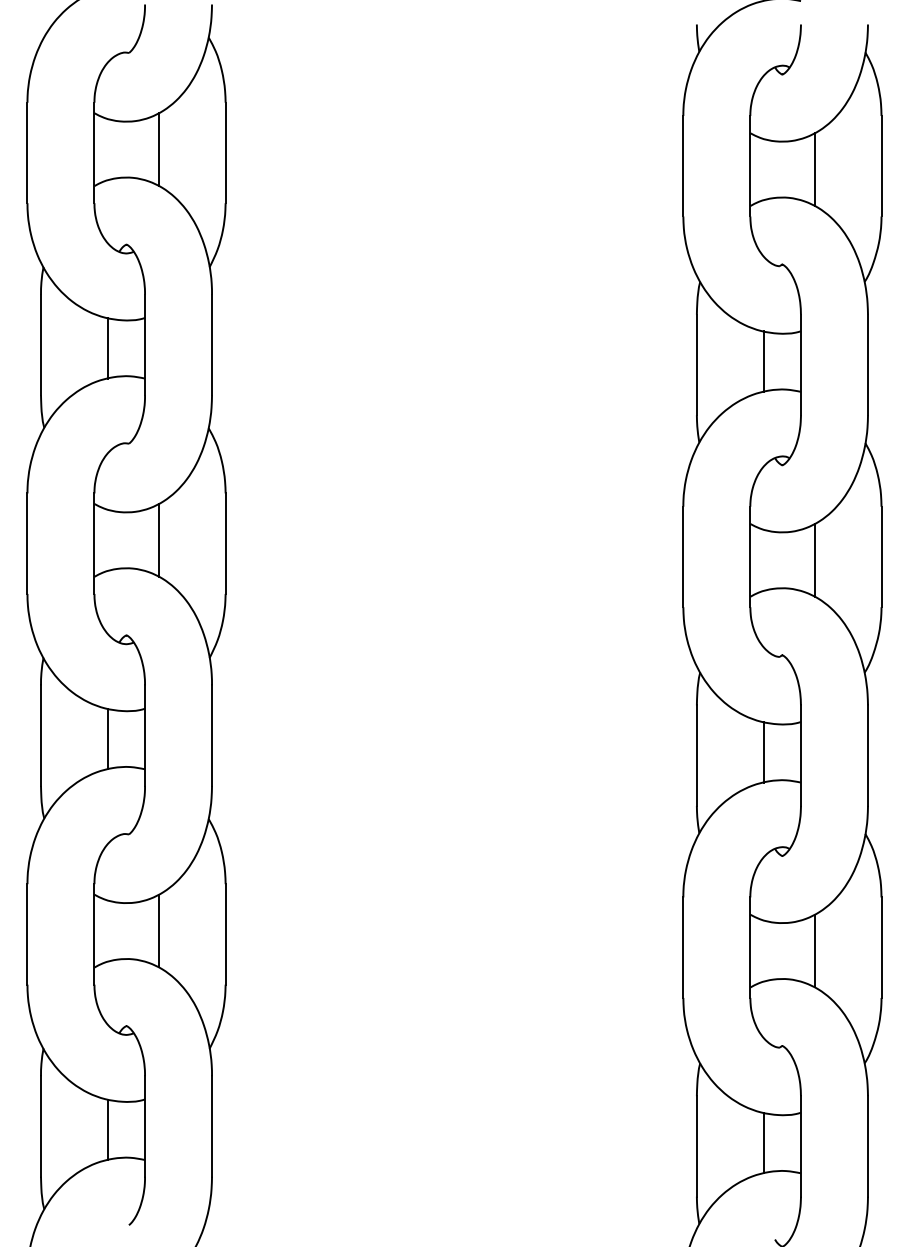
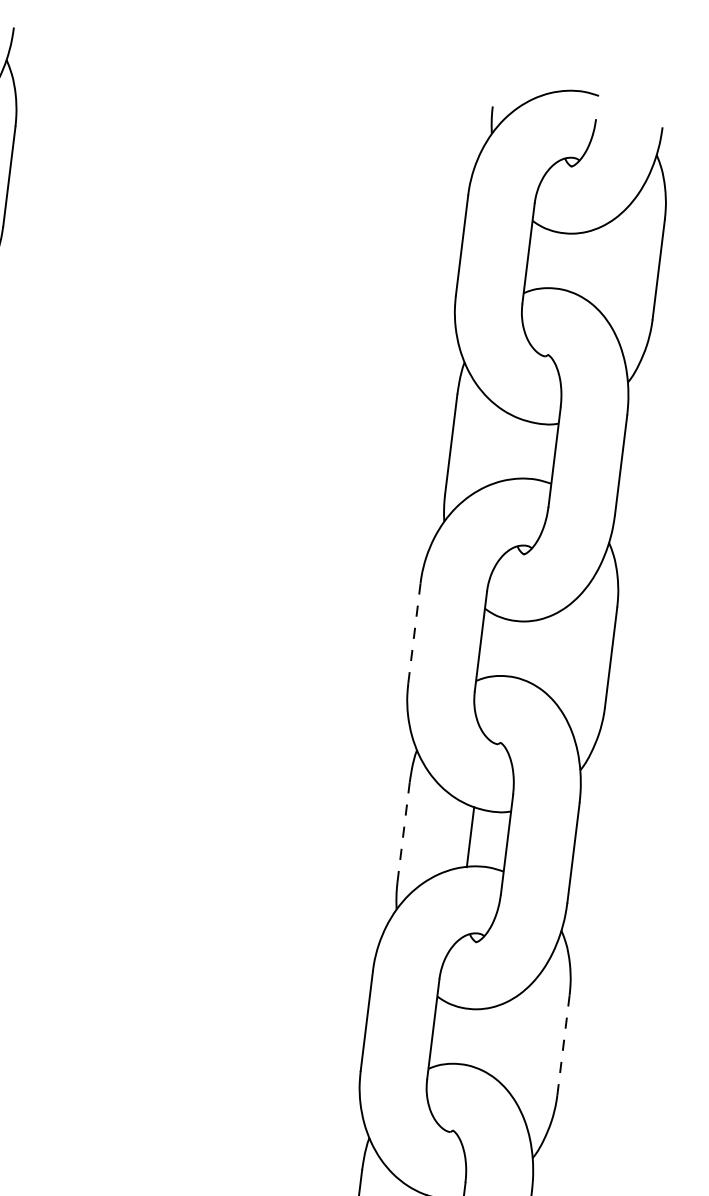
line: (814, 169) -> (591, 264), removed
line: (763, 361) -> (517, 449), removed
line: (683, 557) -> (414, 633), solid -> dashed
line: (814, 559) -> (544, 651), removed
line: (696, 756) -> (403, 832), solid -> dashed
line: (881, 947) -> (563, 1045), solid -> dashed
line: (814, 950) -> (496, 1039), removed

